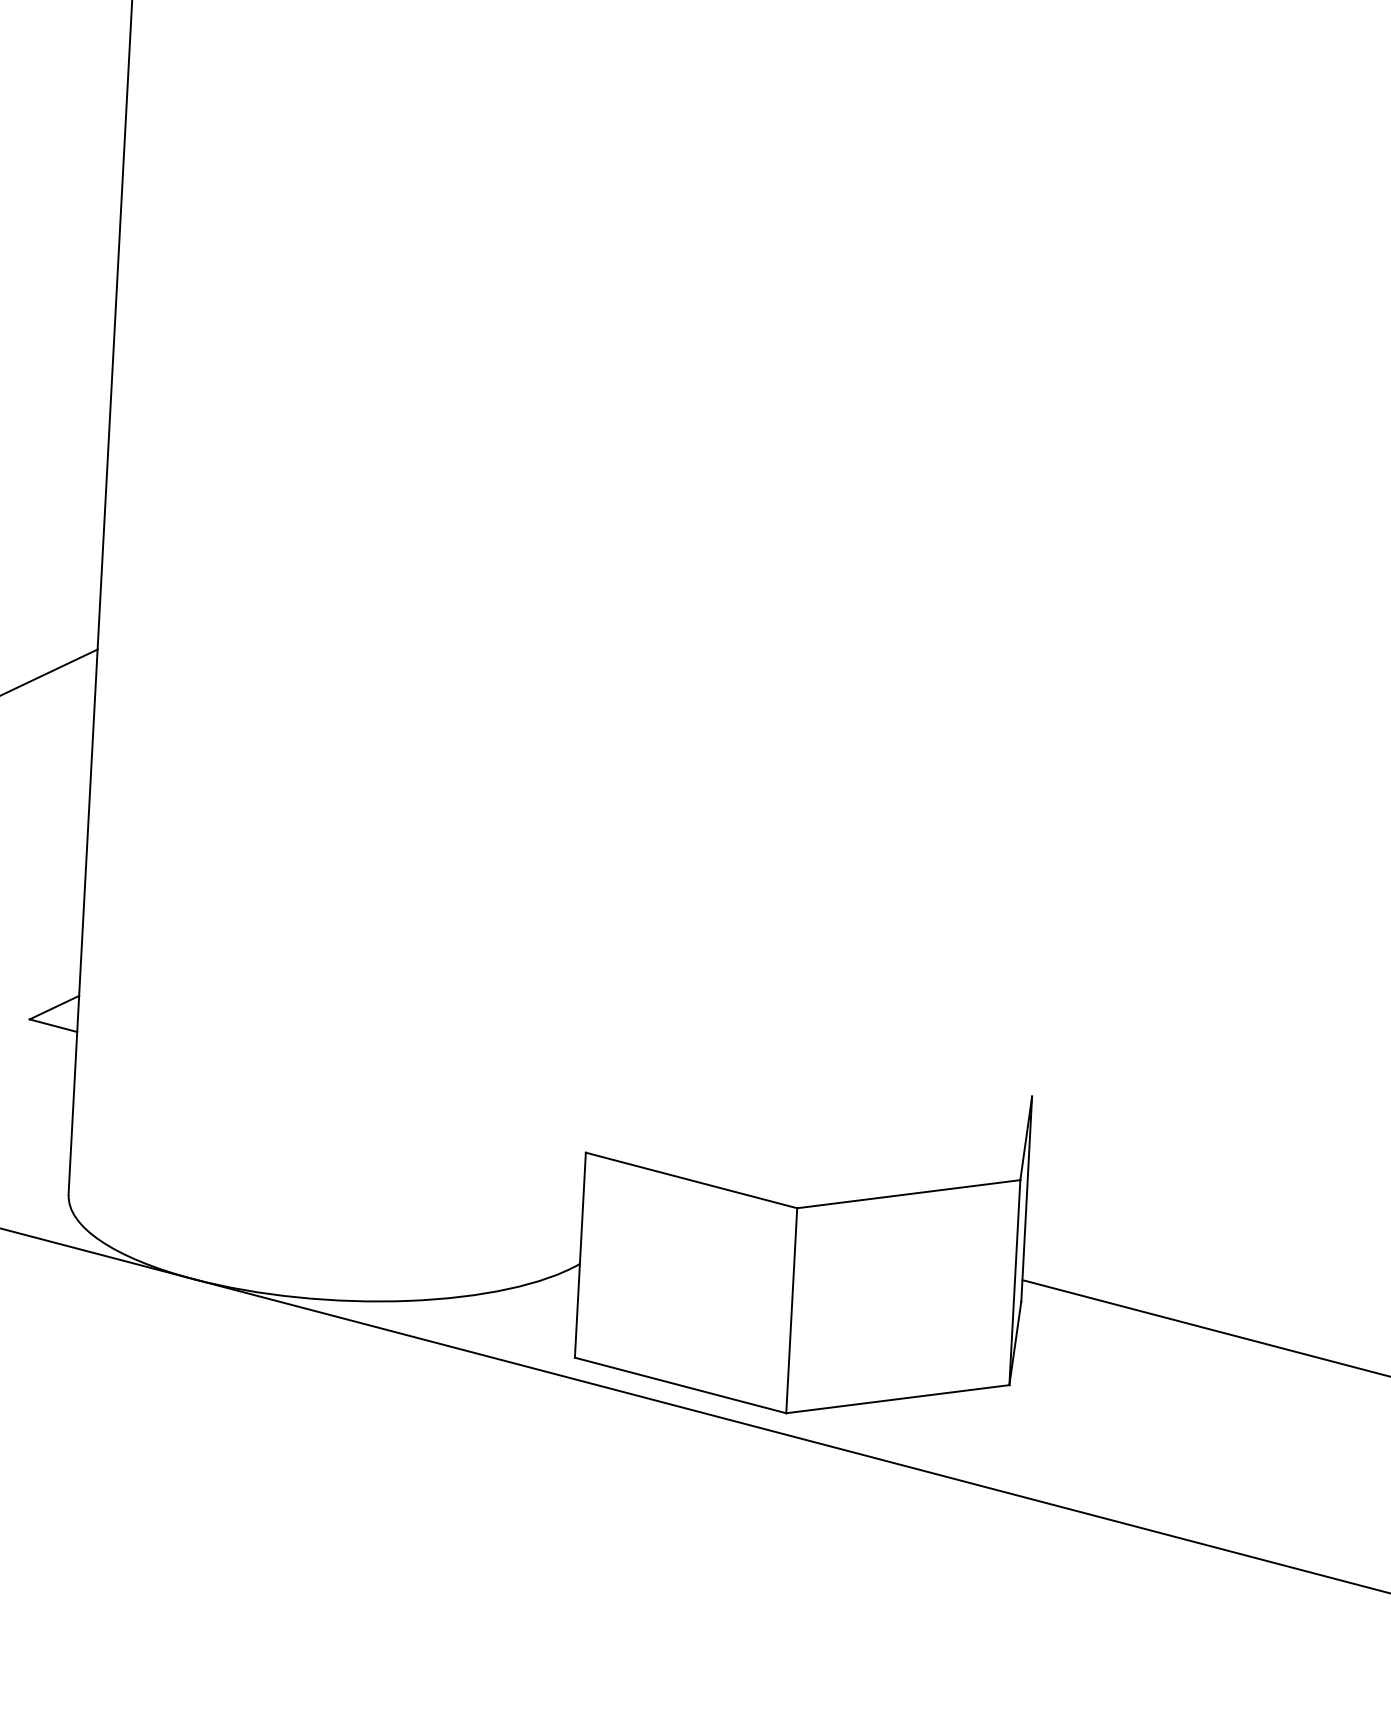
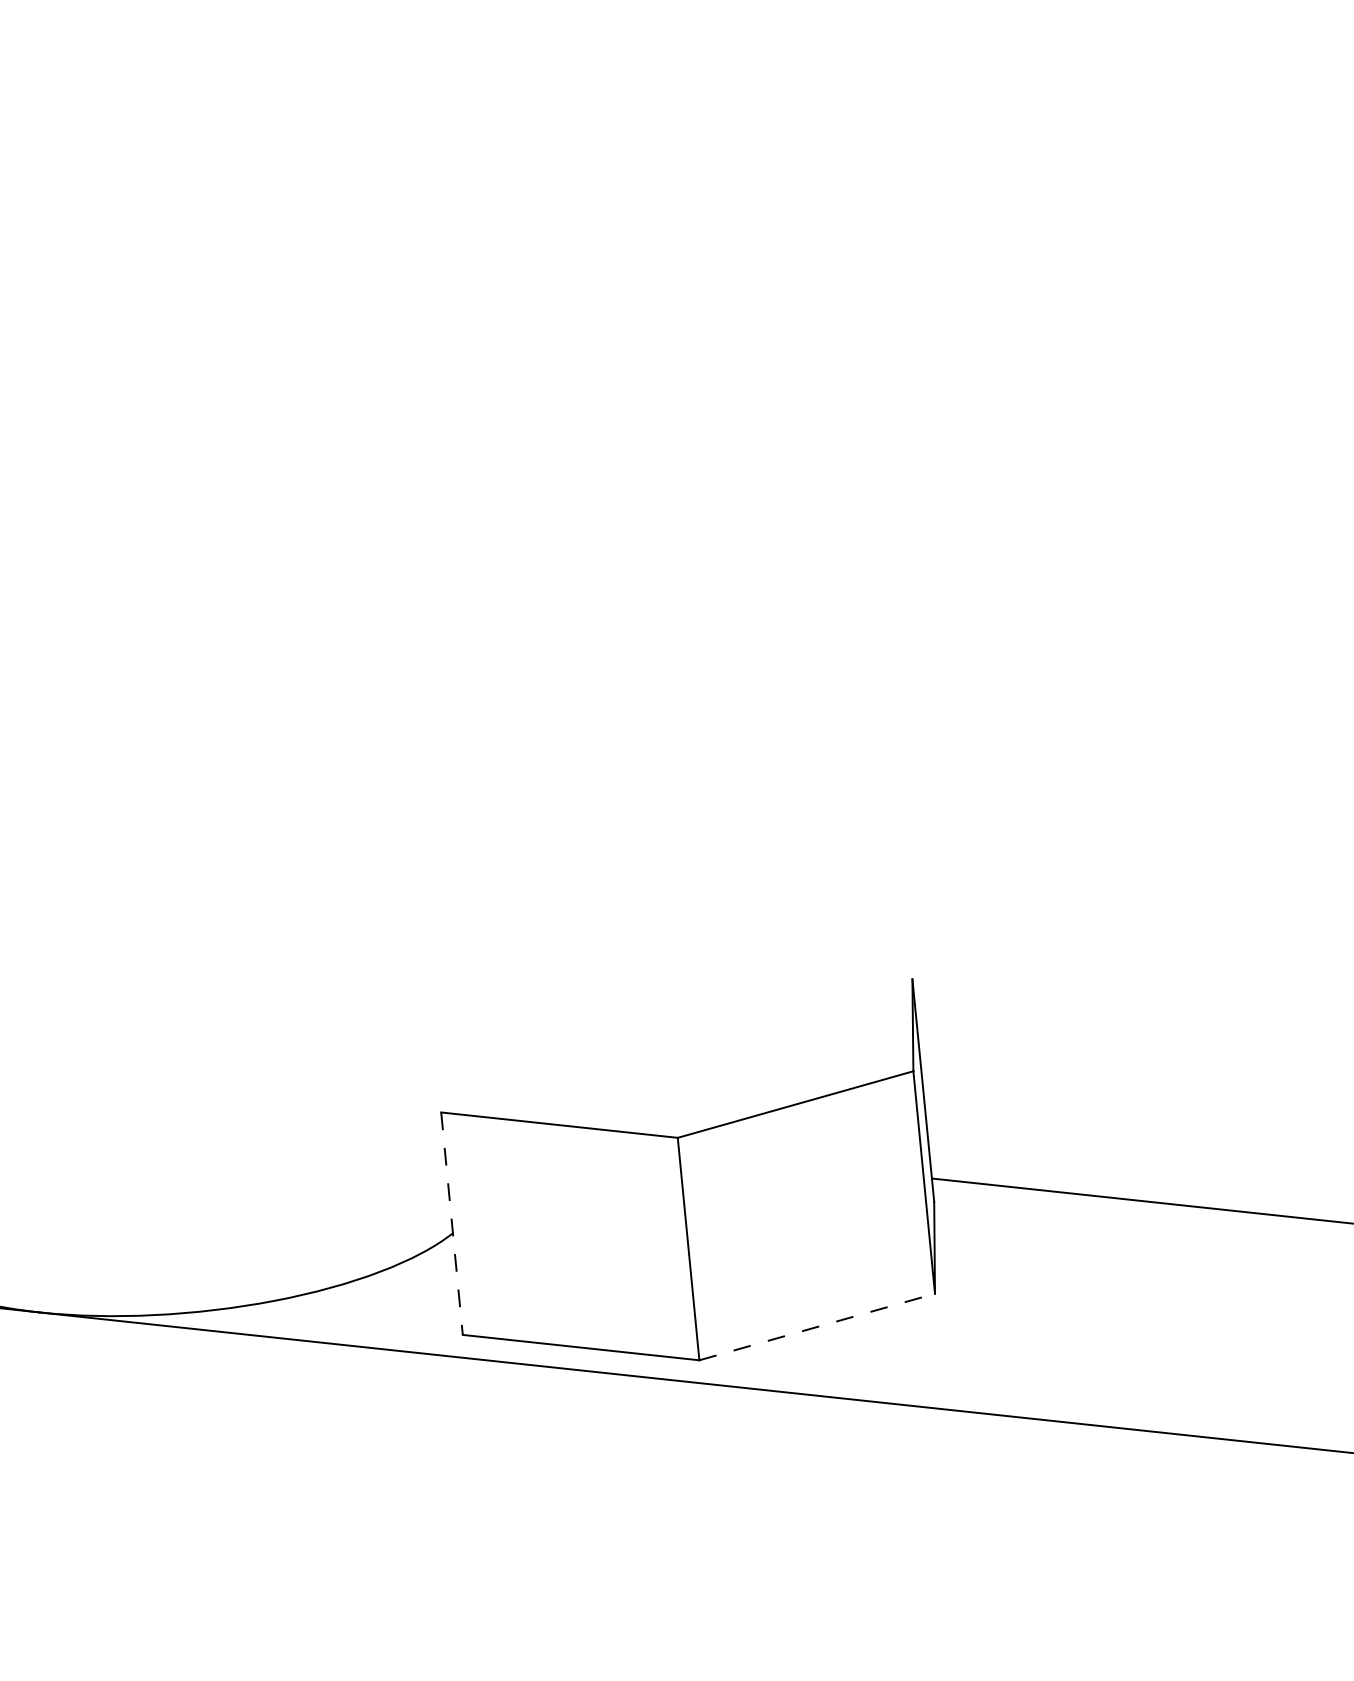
line: (580, 1255) -> (452, 1223), solid -> dashed
line: (898, 1399) -> (817, 1327), solid -> dashed

